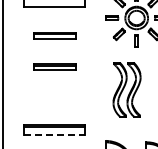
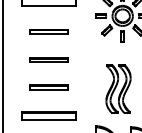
part: (126, 89) -> (118, 88), moved
part: (54, 97) -> (49, 87), added
line: (55, 134) -> (49, 120), dashed -> solid

